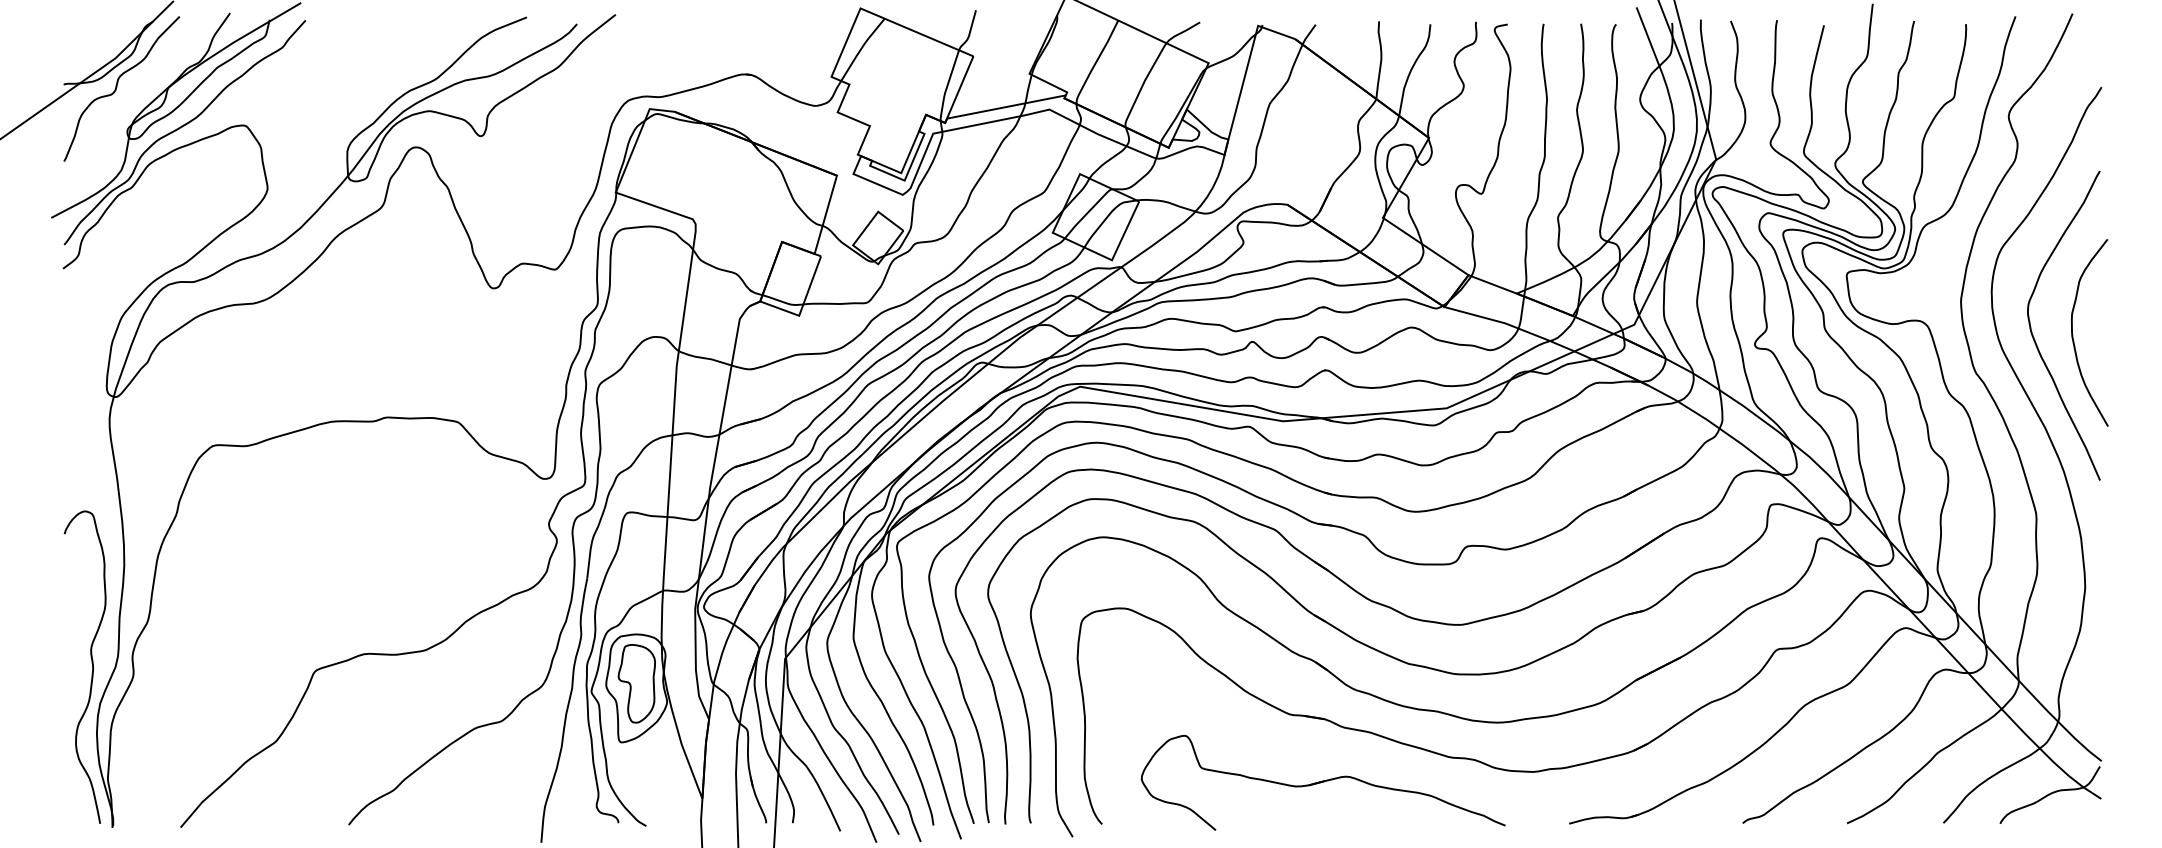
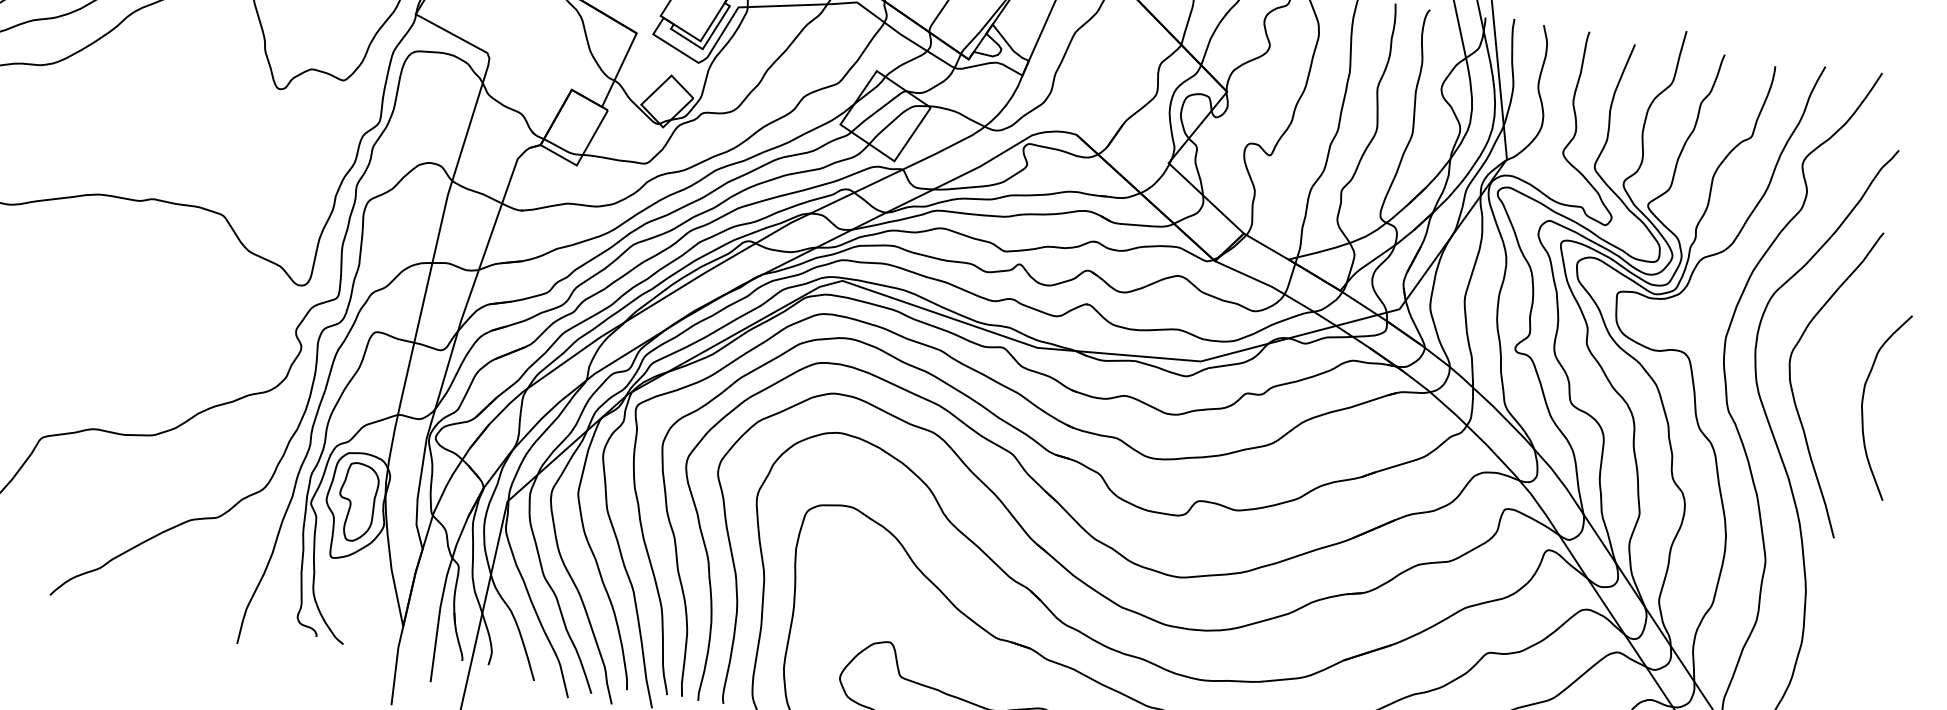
curve: (2073, 334) -> (1863, 404), moved

